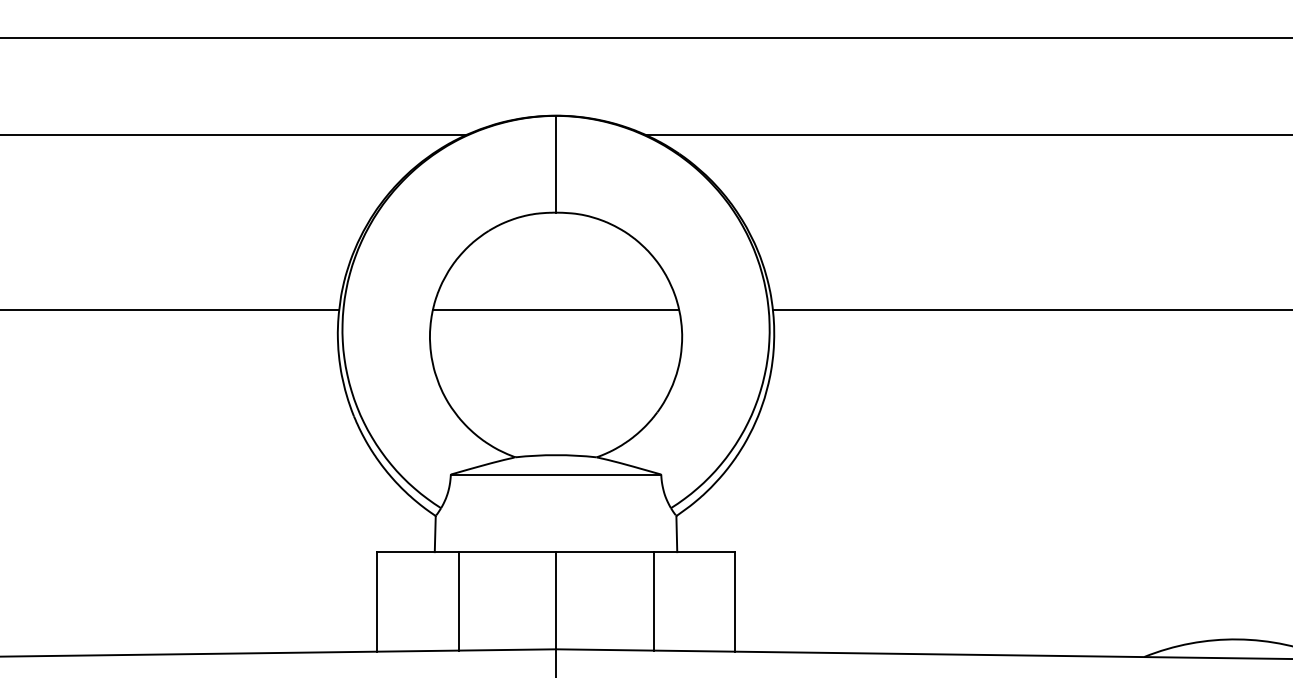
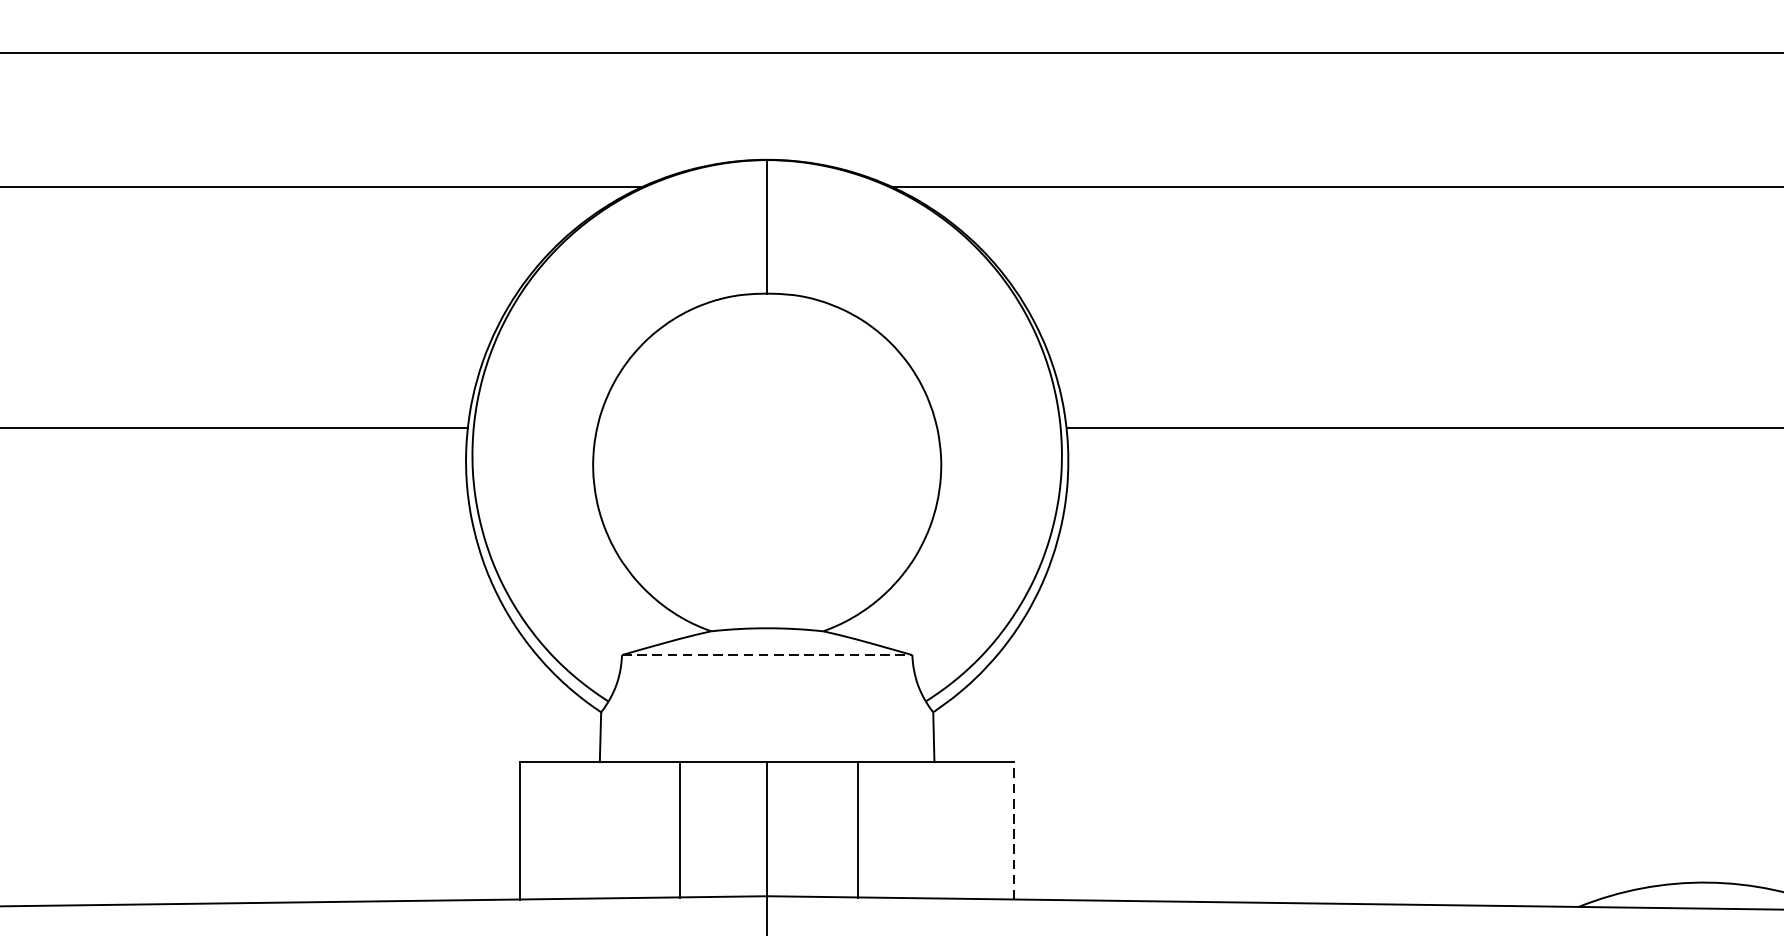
line: (555, 309) -> (766, 427), removed
line: (556, 474) -> (767, 654), solid -> dashed
line: (458, 601) -> (679, 830), moved
line: (653, 601) -> (857, 830), moved
line: (735, 601) -> (1014, 830), solid -> dashed

